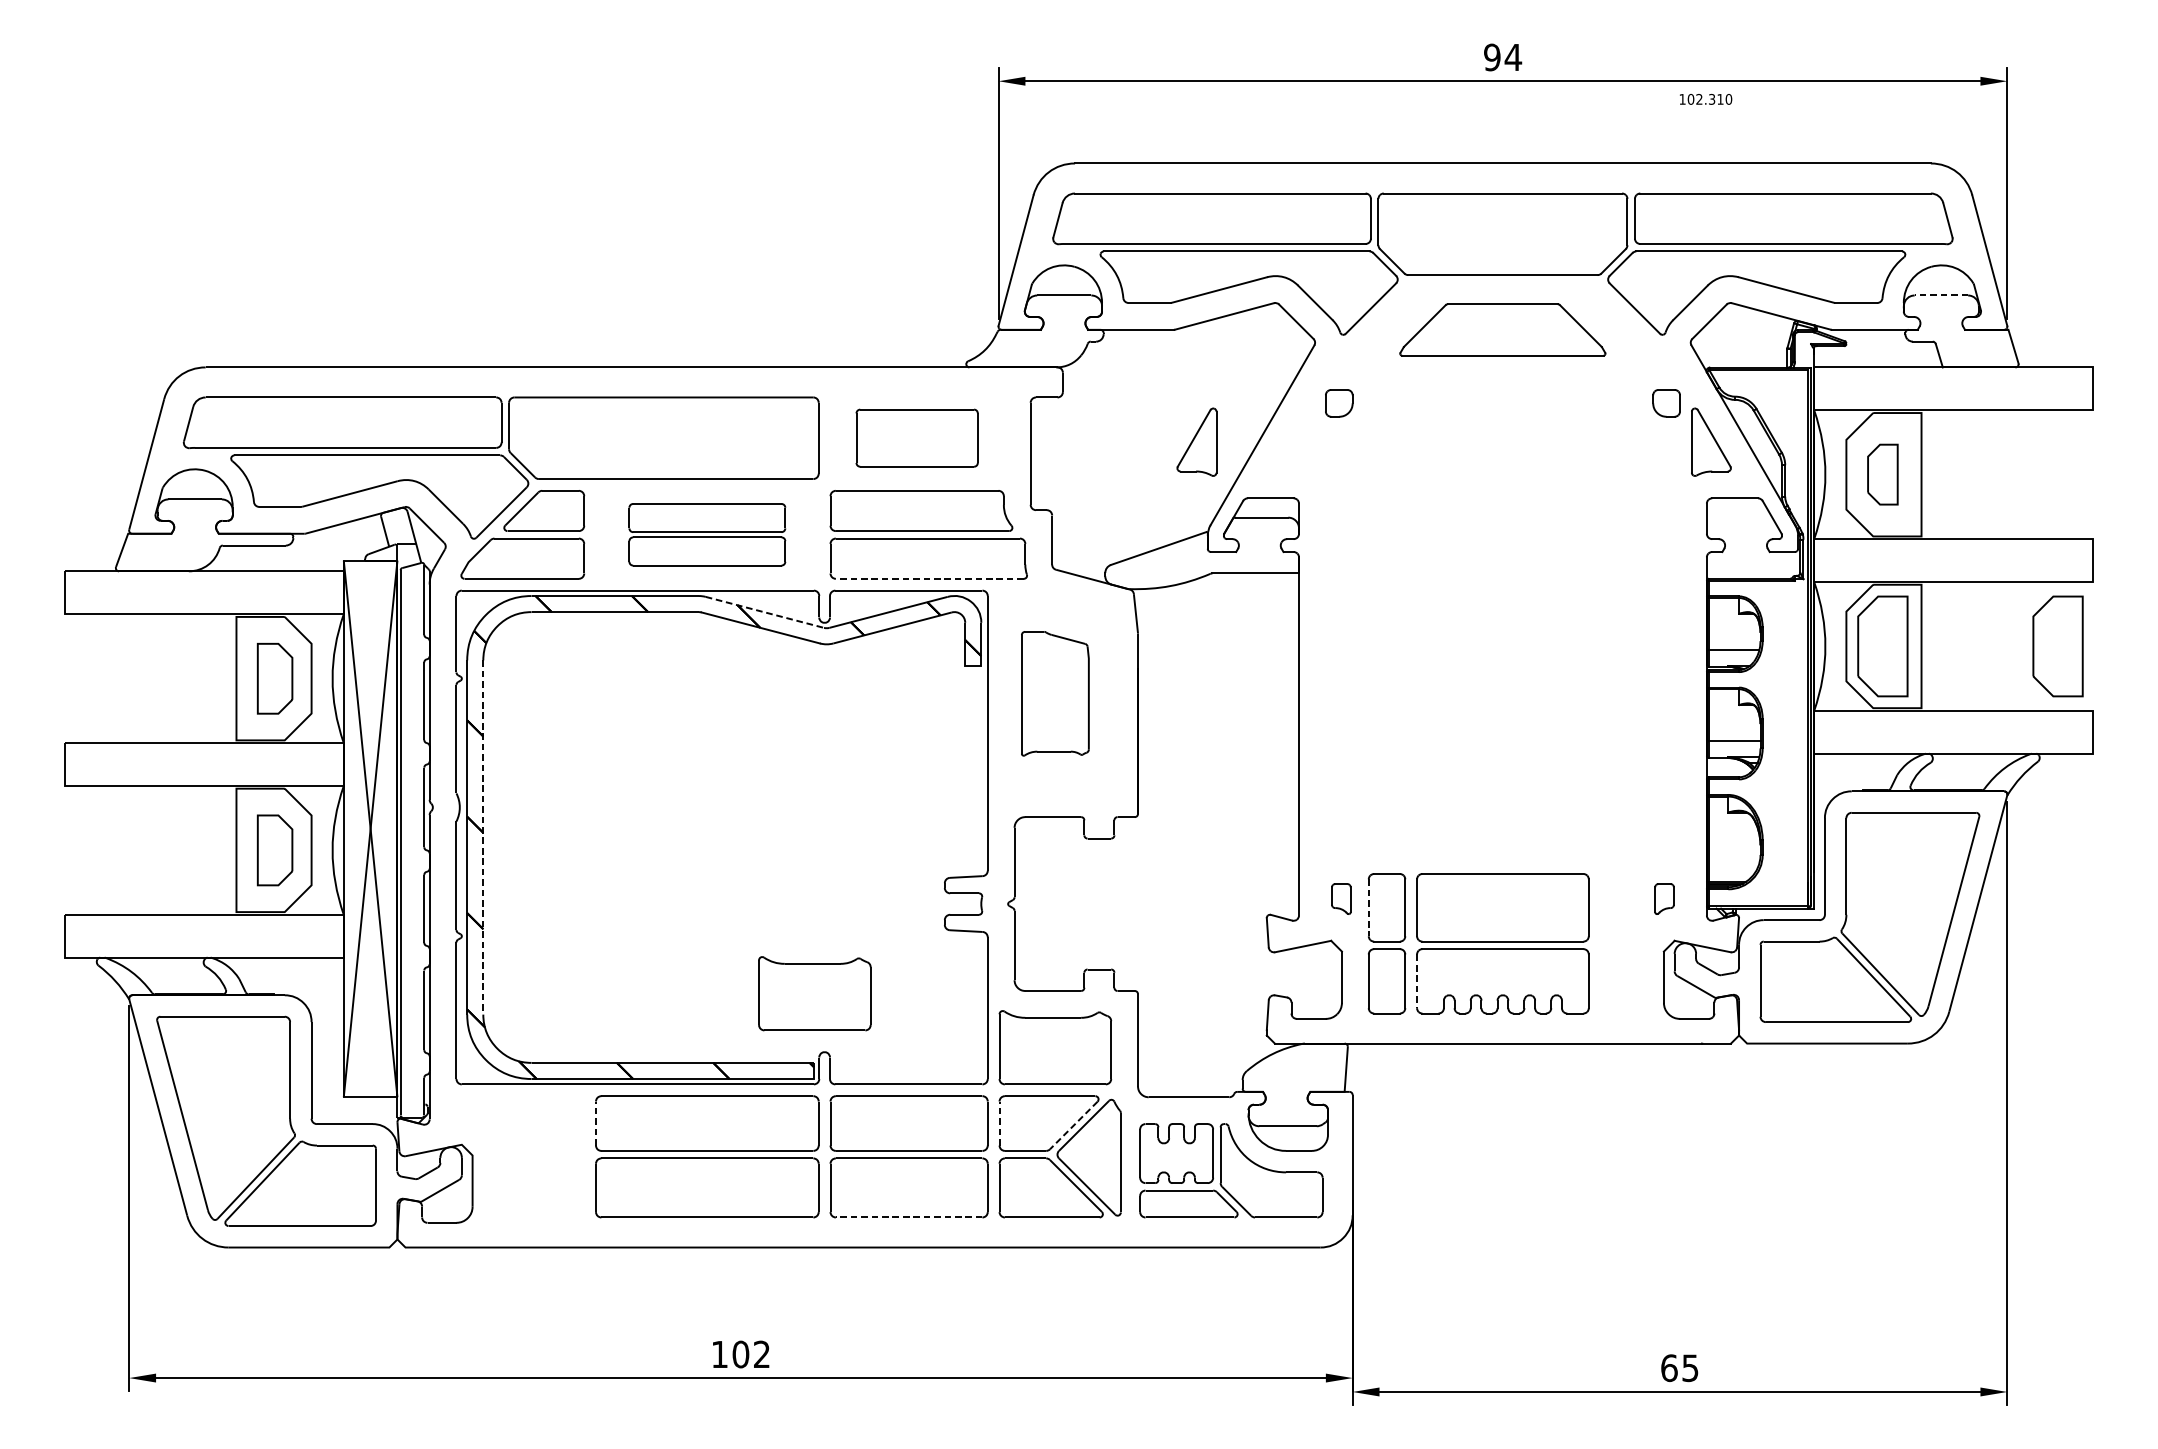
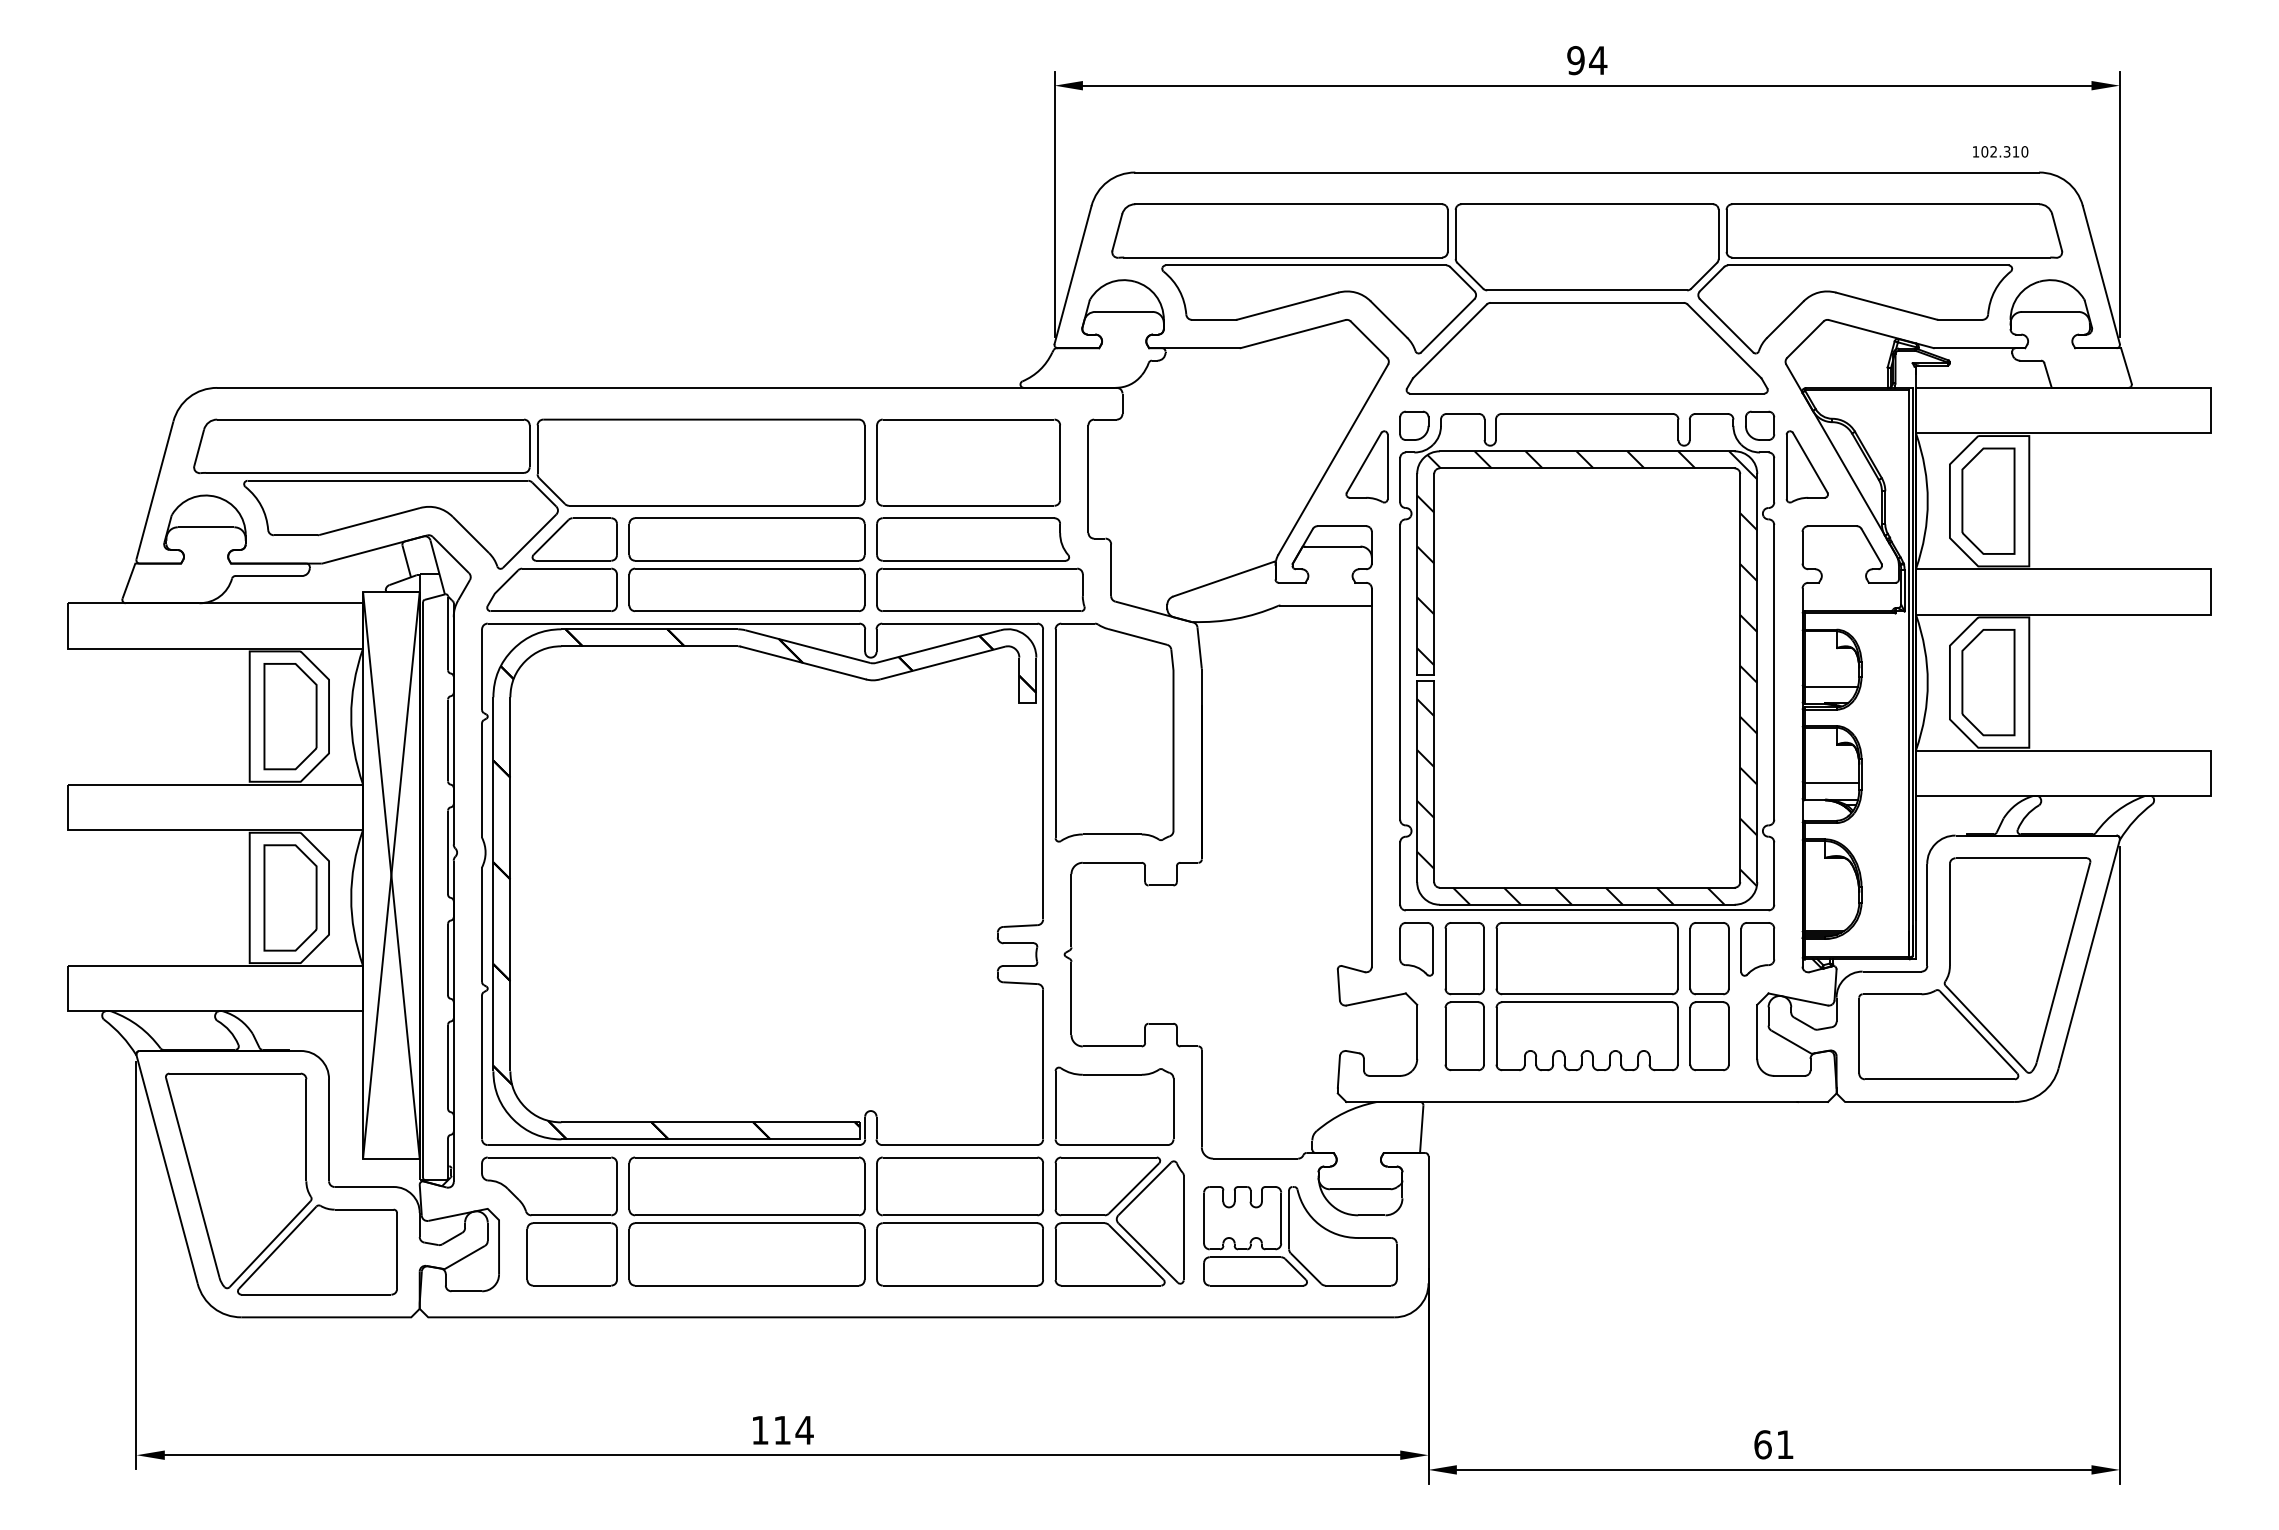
text: (1705, 99) -> (2000, 151), moved
line: (1940, 295) -> (2049, 311), dashed -> solid
part: (1502, 330) -> (1586, 348), size x1.67
part: (917, 438) -> (968, 462), size x1.43
part: (1196, 441) -> (1366, 466), moved
part: (1882, 474) -> (1988, 500), size x1.67
part: (706, 534) -> (746, 564), size x1.43
line: (929, 579) -> (981, 611), dashed -> solid
line: (764, 612) -> (807, 646), dashed -> solid
part: (1503, 627) -> (1587, 662), added
part: (2058, 646) -> (2173, 682), removed
part: (275, 678) -> (290, 716), size x1.43
part: (1055, 693) -> (1114, 732), size x1.67
line: (483, 837) -> (510, 884), dashed -> solid
part: (275, 849) -> (290, 897), size x1.43
part: (1341, 899) -> (1416, 949), size x1.67
part: (1664, 899) -> (1757, 949), size x1.67
line: (1368, 908) -> (1445, 959), dashed -> solid
part: (1618, 943) -> (1709, 996), added
line: (1417, 981) -> (1496, 1036), dashed -> solid
part: (814, 992) -> (860, 1048), removed
line: (596, 1122) -> (629, 1185), dashed -> solid
line: (999, 1122) -> (1055, 1185), dashed -> solid
line: (1074, 1125) -> (1134, 1188), dashed -> solid
part: (520, 1156) -> (549, 1221), added
line: (908, 1217) -> (959, 1285), dashed -> solid
text: (751, 1353) -> (793, 1429), 102 -> 114
text: (1689, 1367) -> (1784, 1444), 65 -> 61

